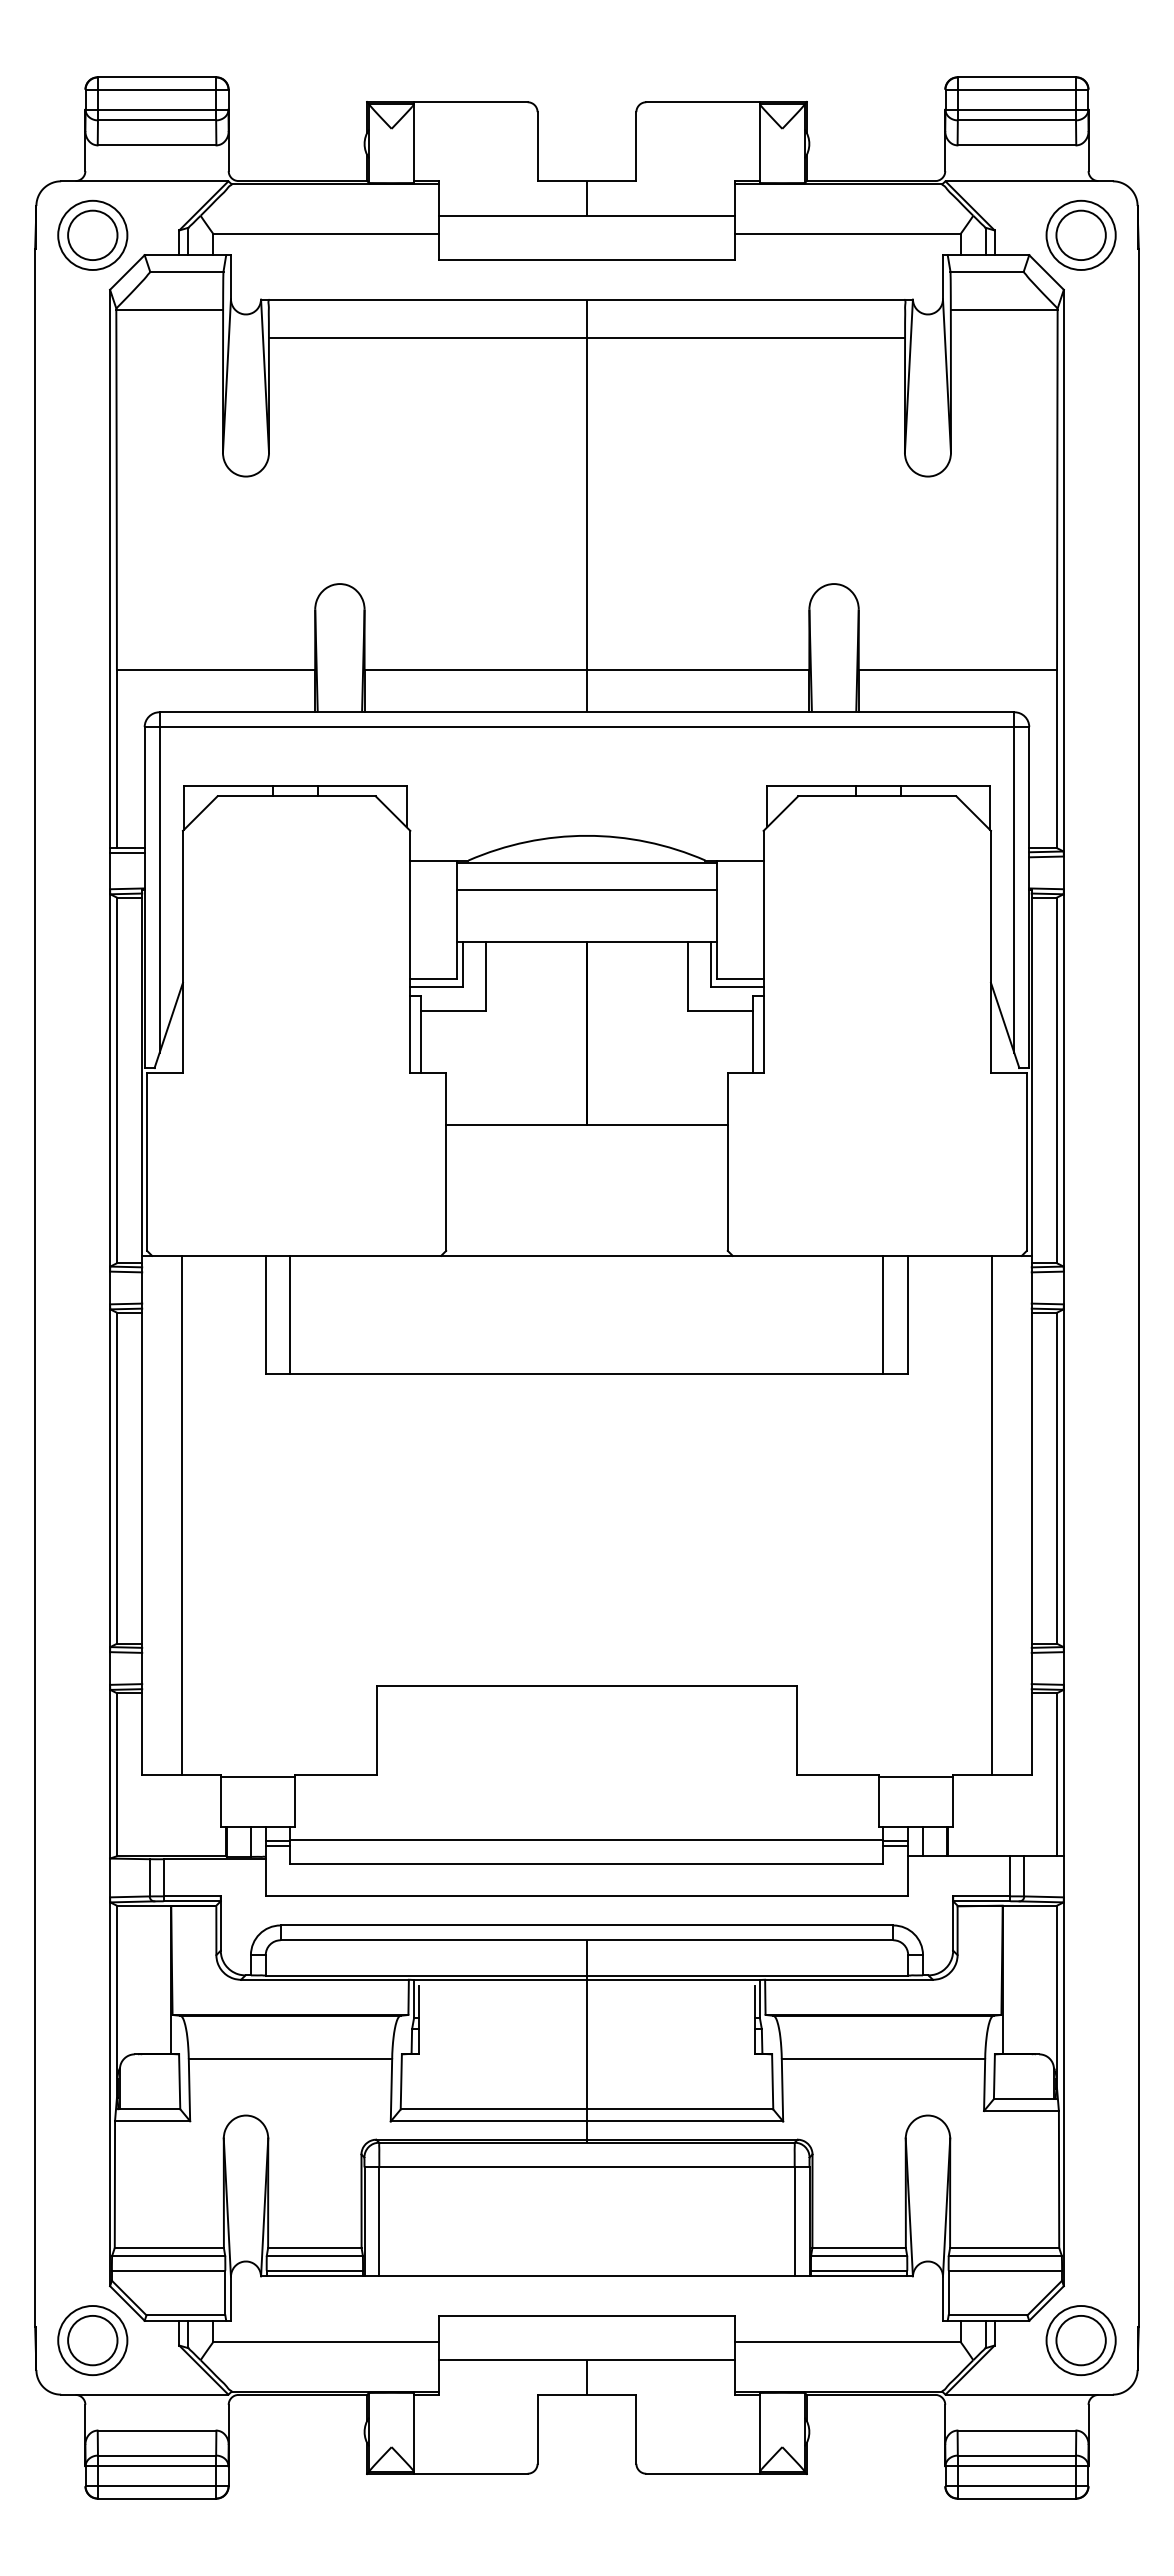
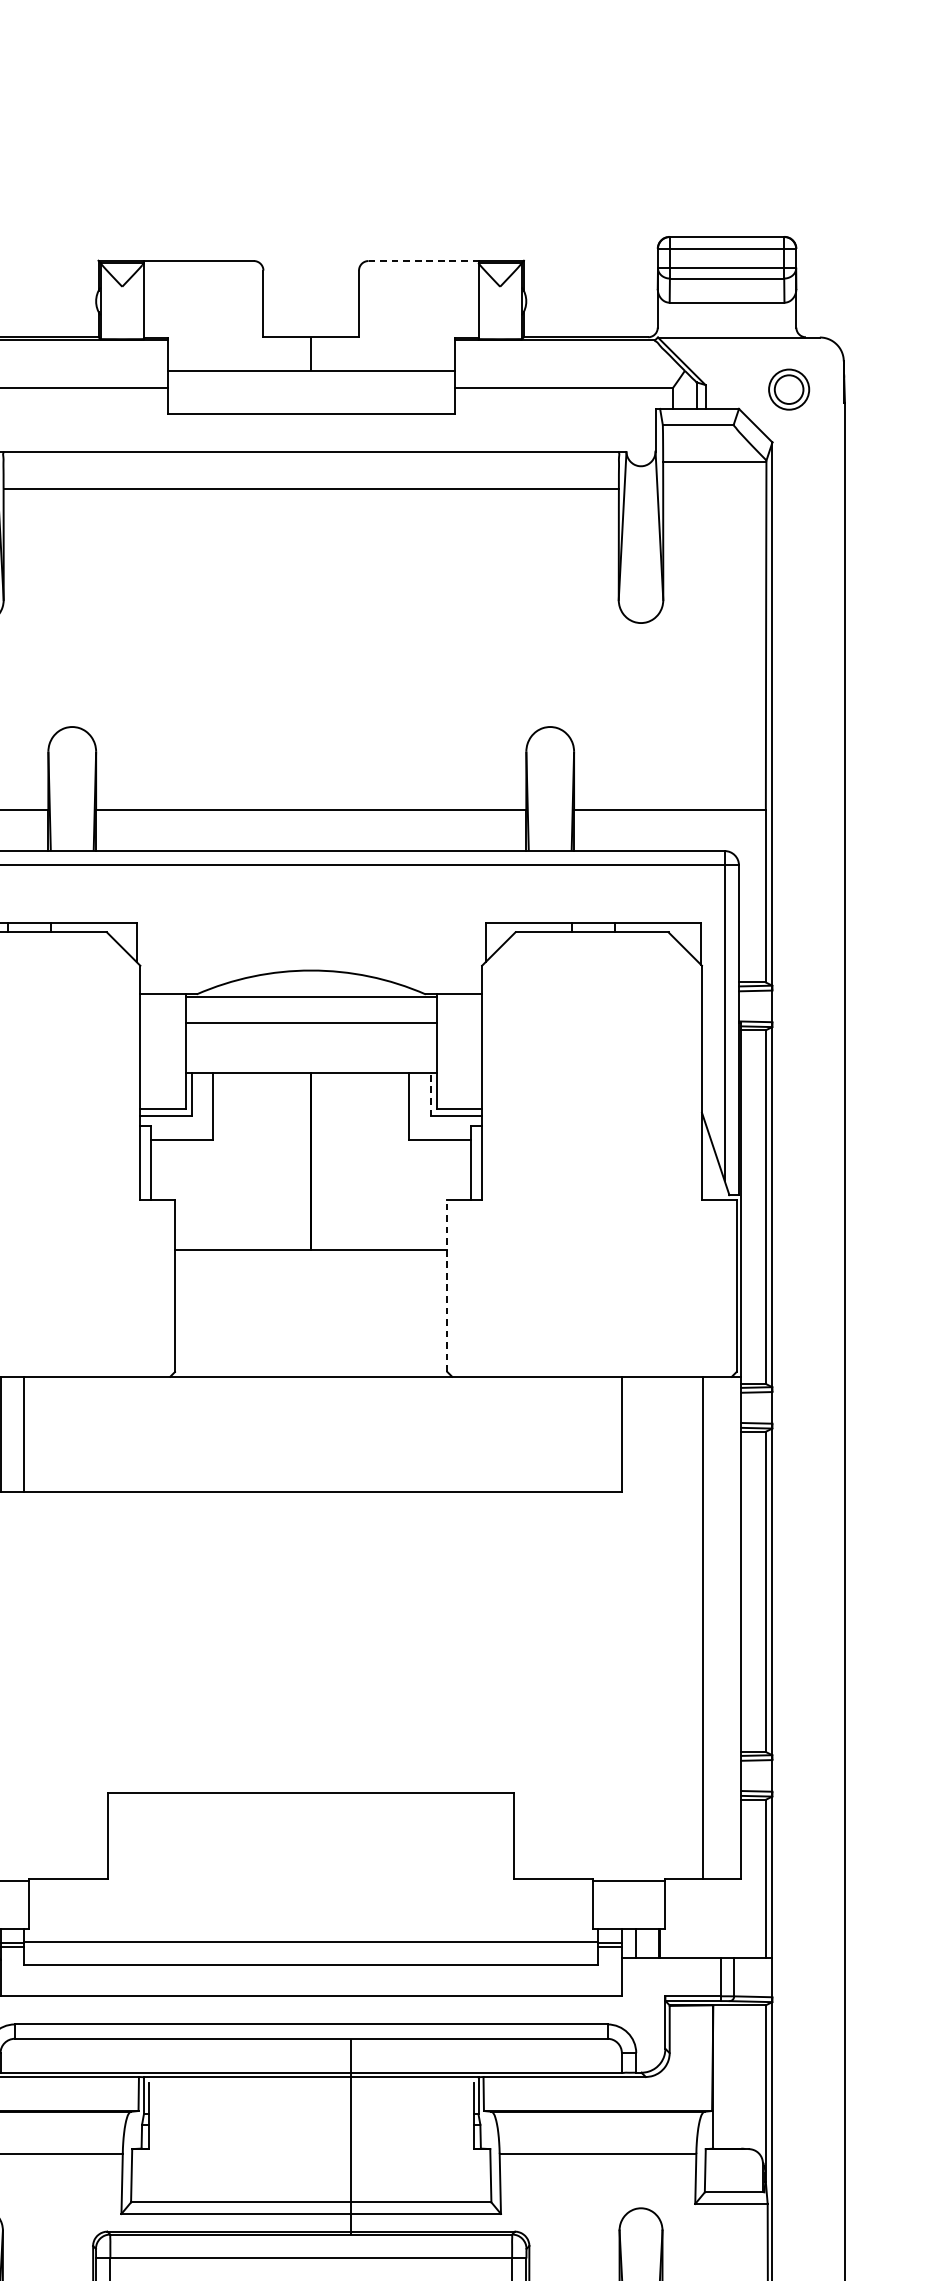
line: (703, 102) -> (423, 261), solid -> dashed
part: (1080, 234) -> (788, 388), size x0.6
line: (586, 505) -> (310, 651), removed
line: (710, 963) -> (430, 1094), solid -> dashed
line: (727, 1161) -> (447, 1285), solid -> dashed
line: (883, 1314) -> (598, 1433), removed
line: (586, 2041) -> (350, 2136), moved

